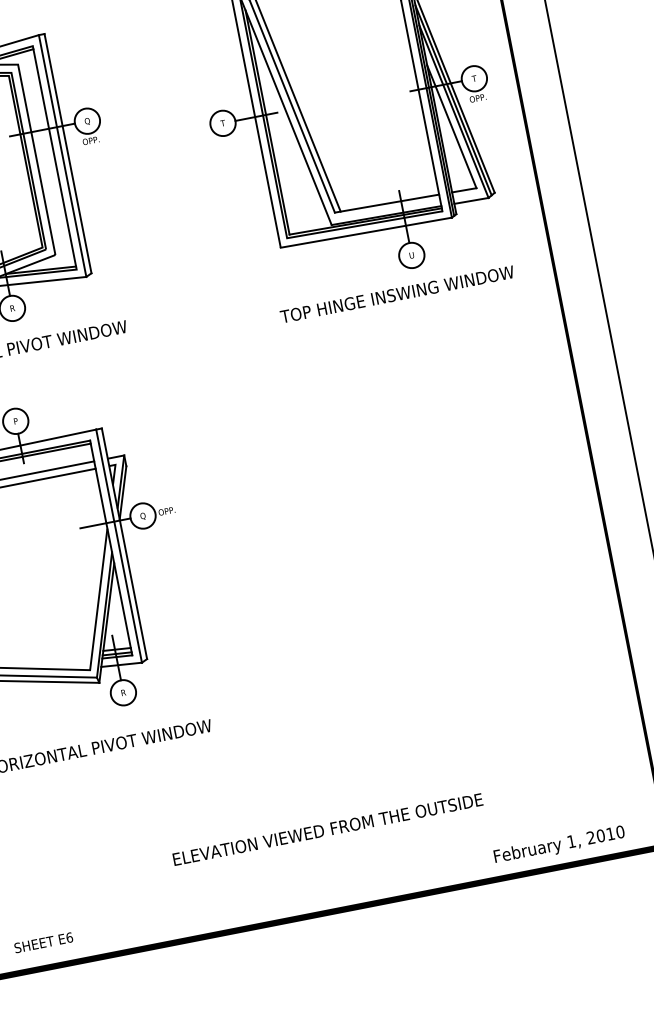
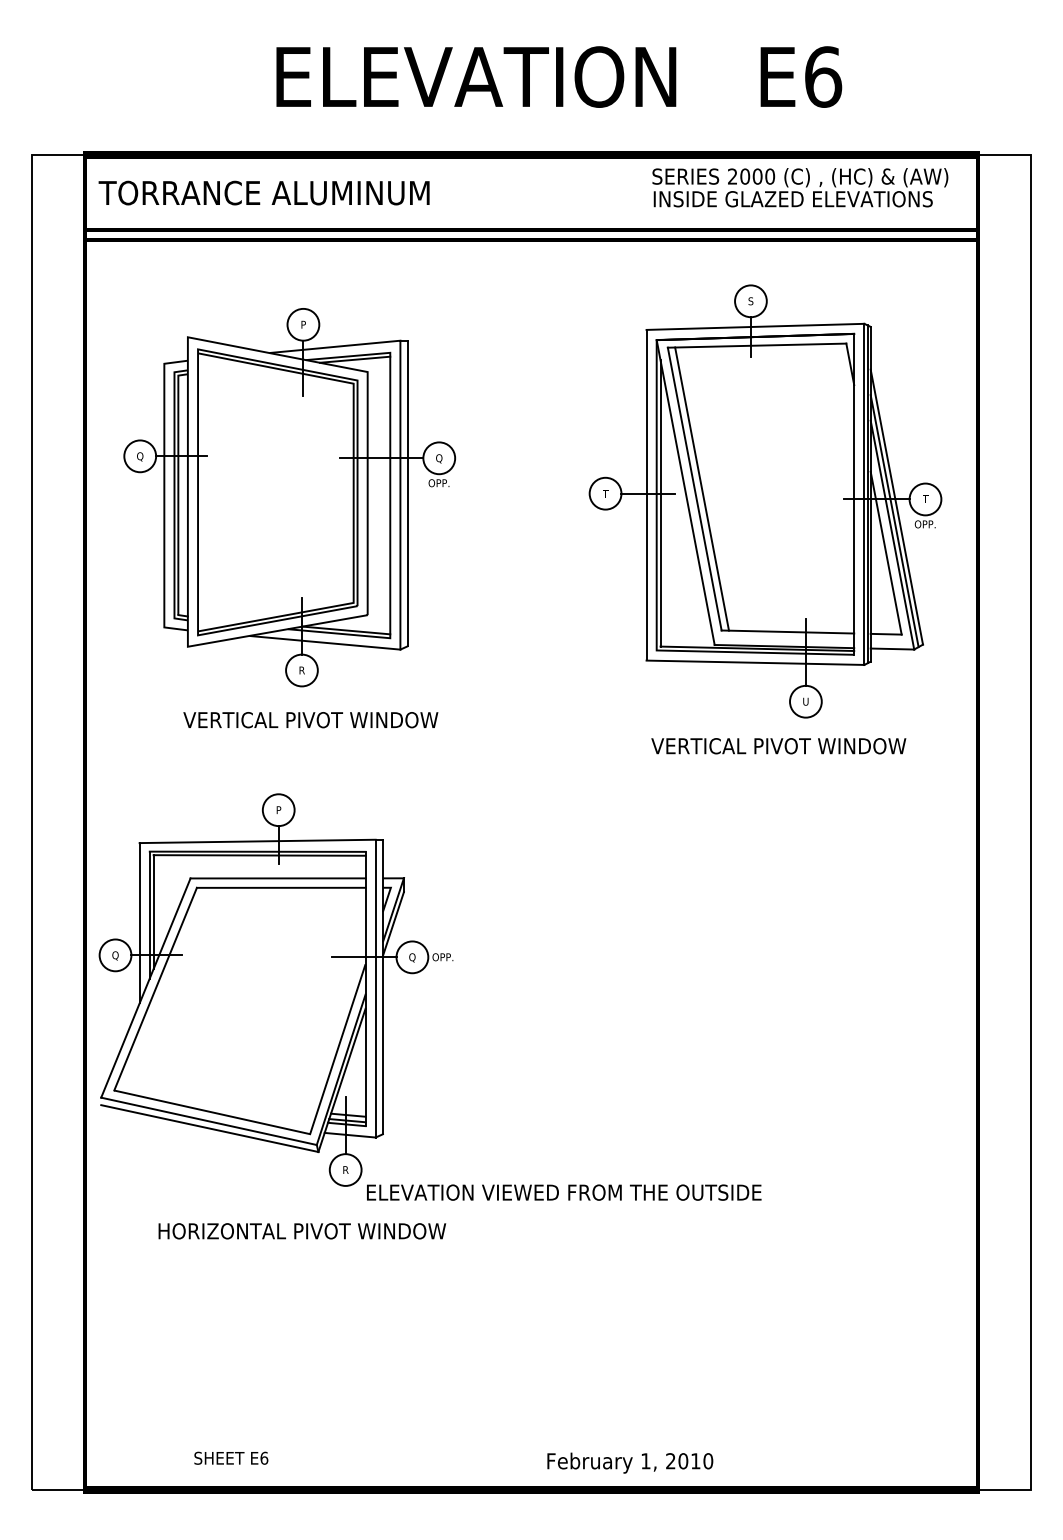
text: (397, 294) -> (778, 746), TOP HINGE INSWING WINDOW -> VERTICAL PIVOT WINDOW
text: (328, 829) -> (564, 1192), moved
text: (559, 844) -> (630, 1462), moved
text: (43, 942) -> (231, 1457), moved

